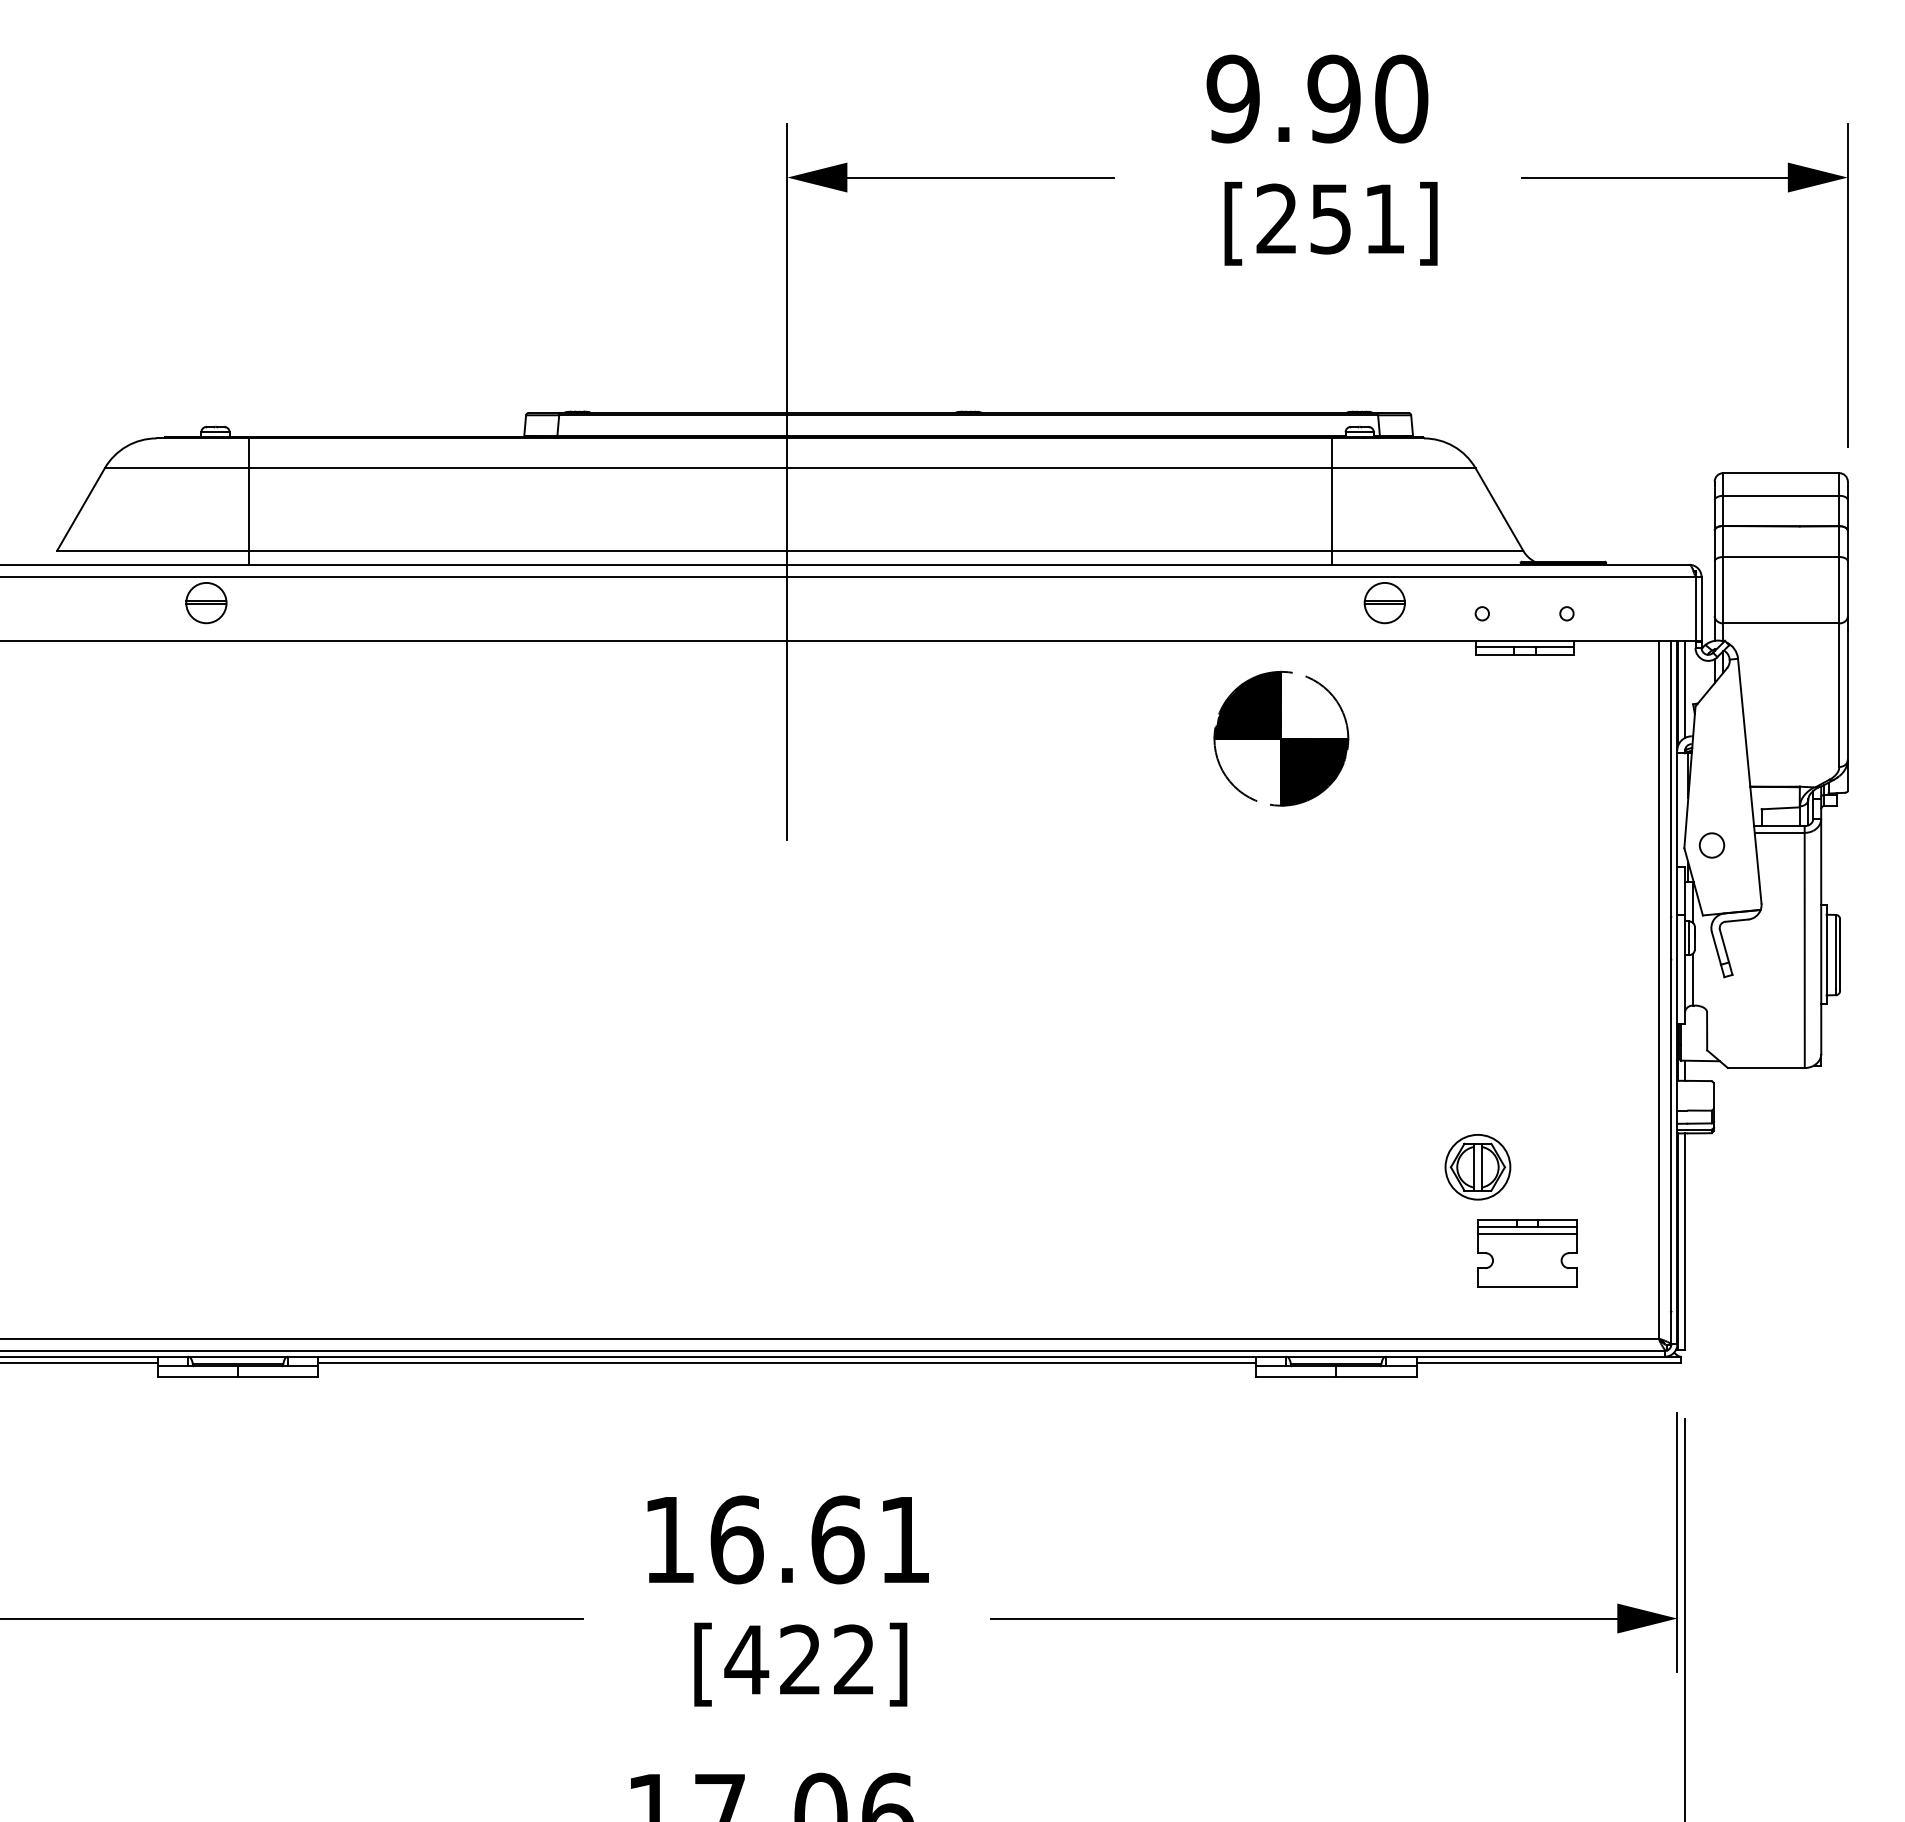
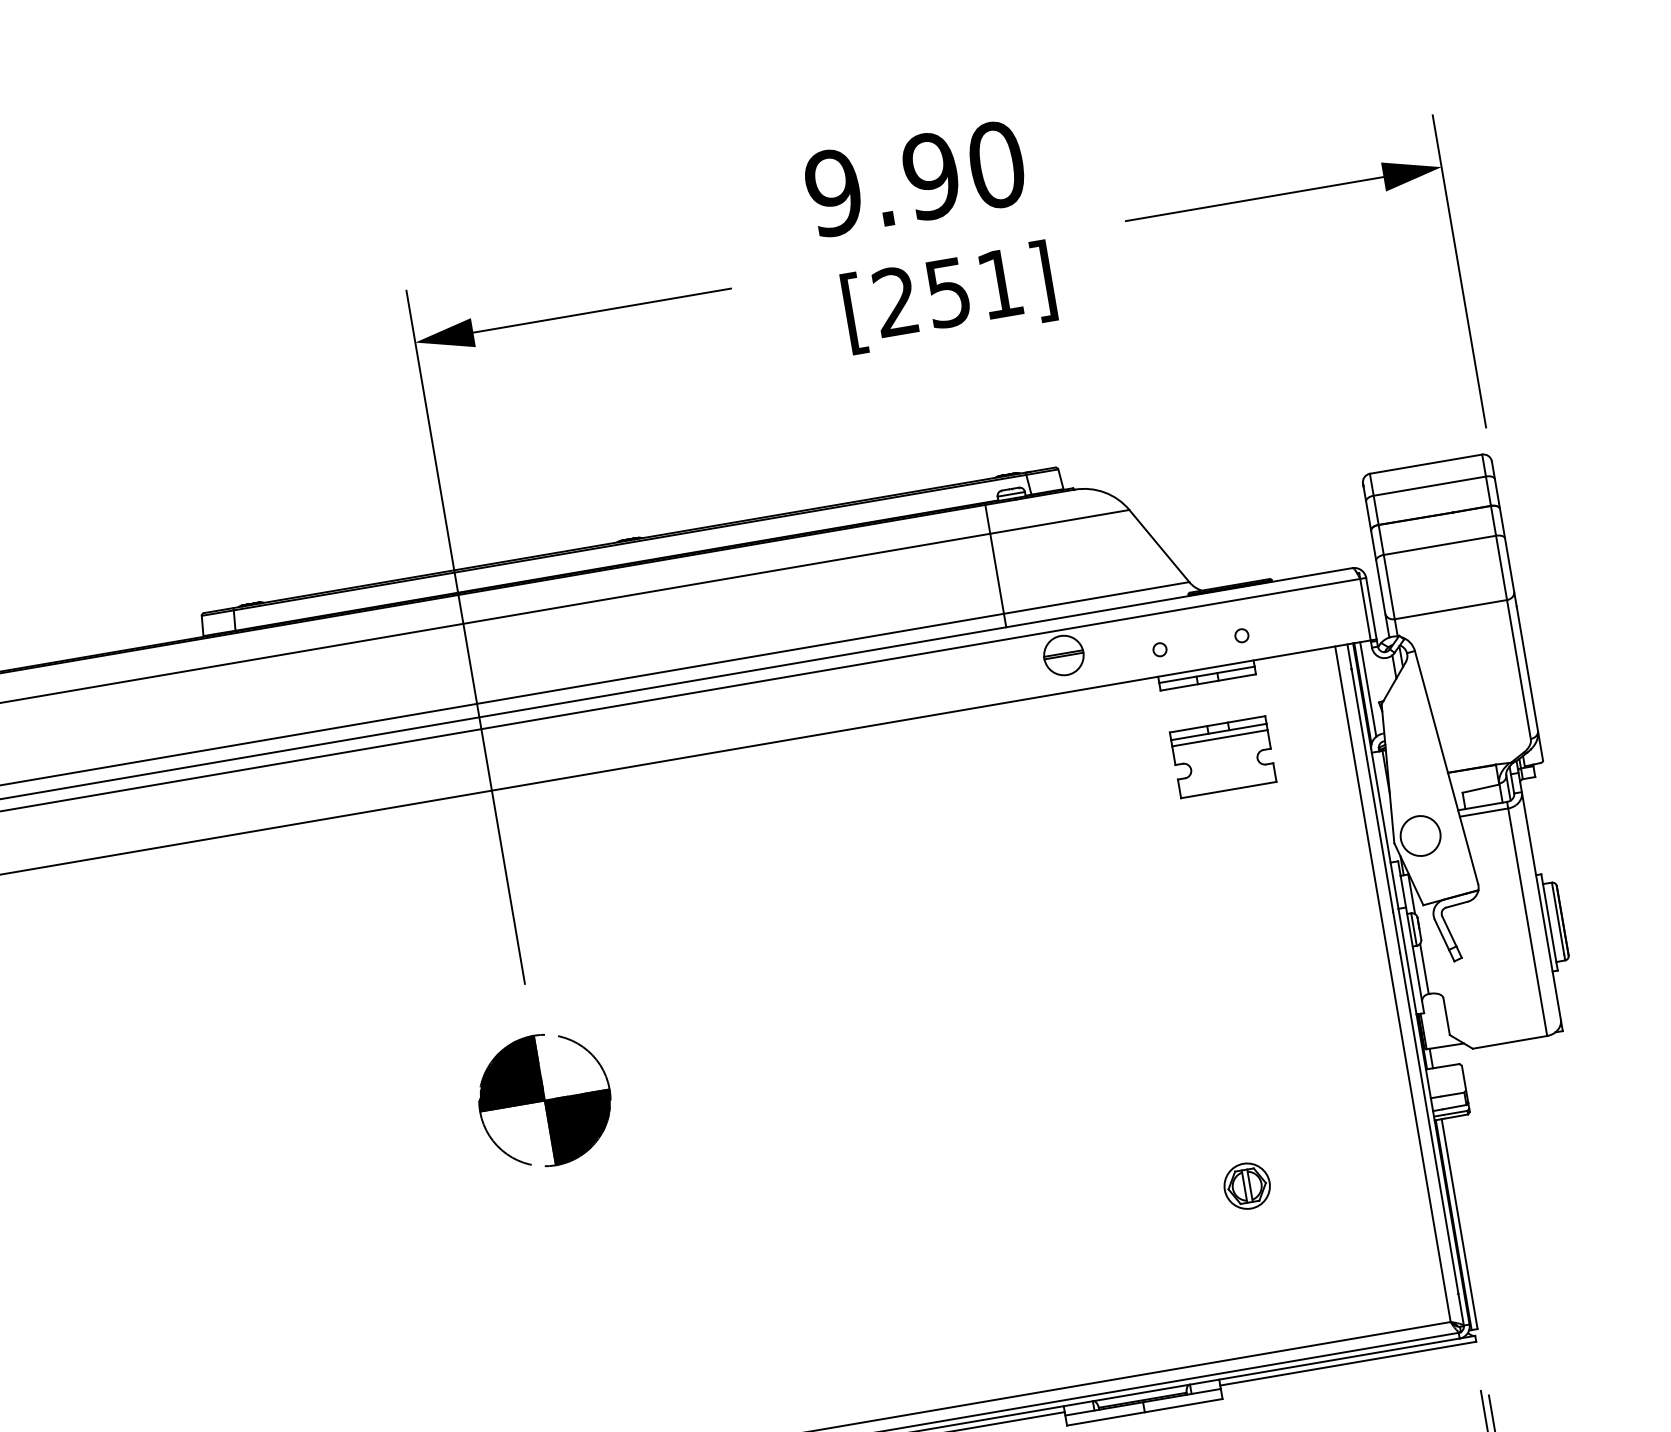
part: (1281, 738) -> (544, 1100), moved
circle: (1711, 845) -> (1420, 836), size x1.67
part: (1477, 1167) -> (1246, 1186), size x0.71
part: (1527, 1253) -> (1223, 757), moved

